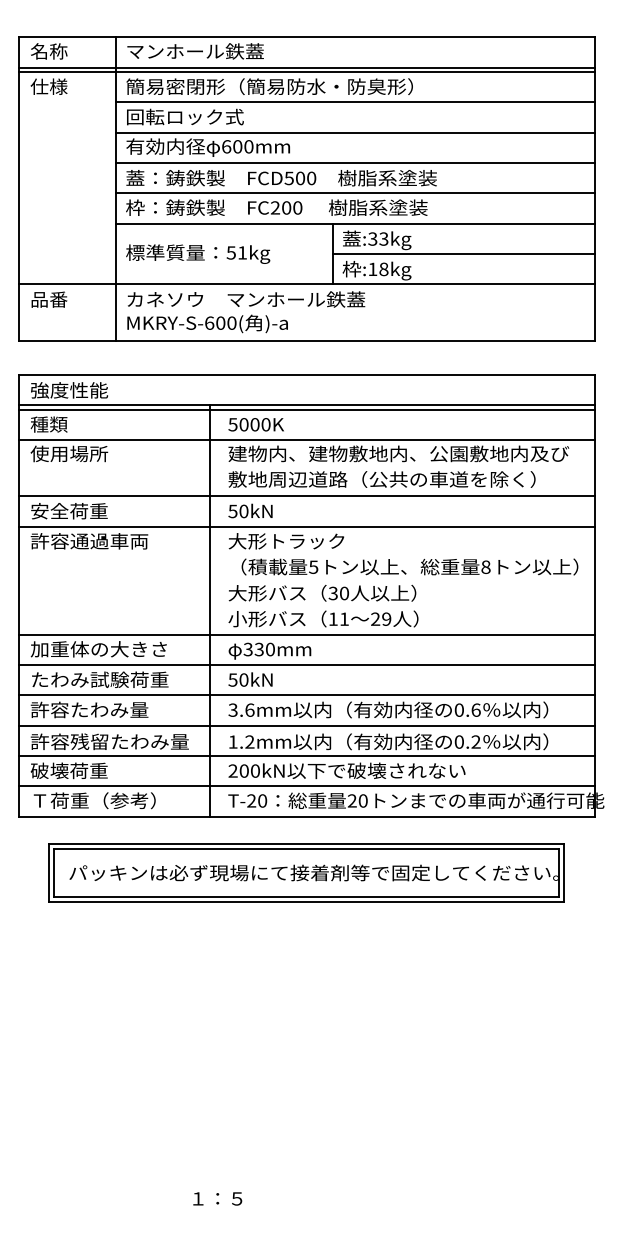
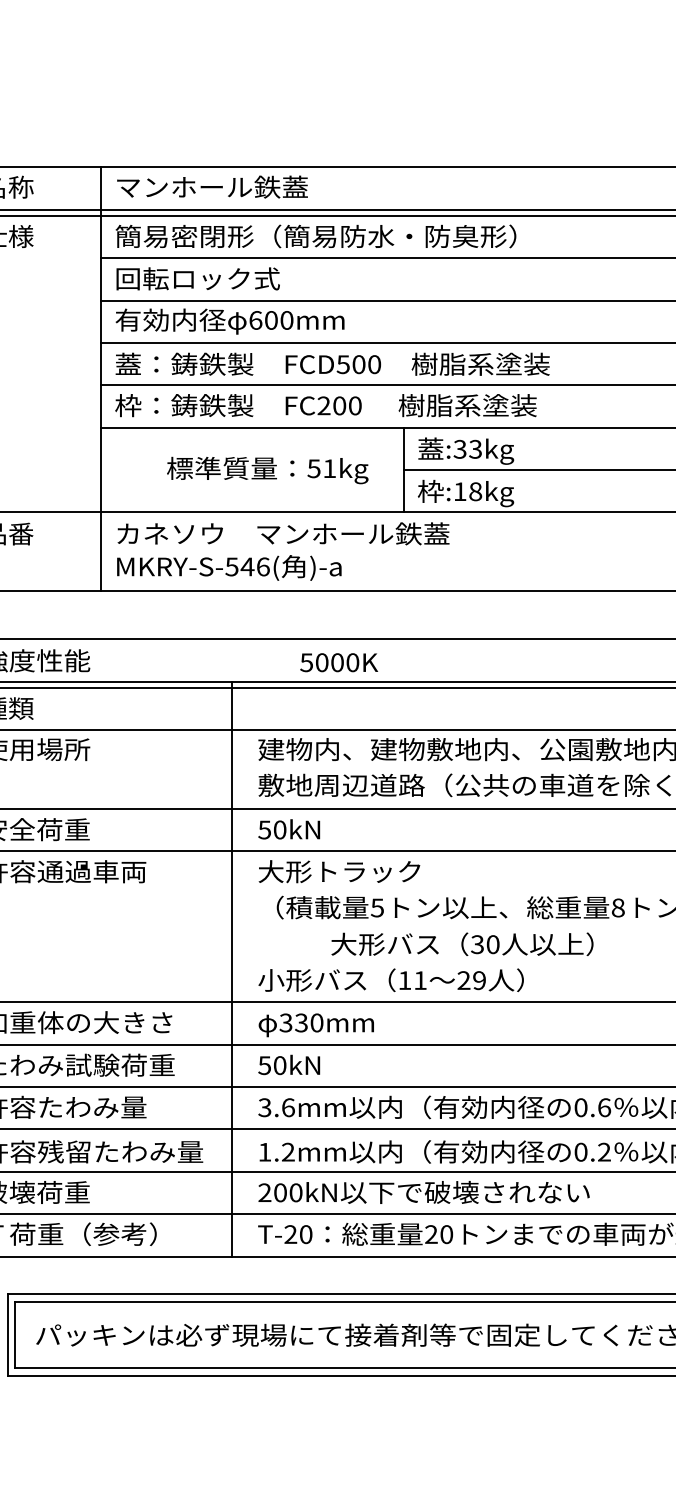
text: (198, 253) -> (268, 469), moved
text: (220, 322) -> (247, 565), MKRY-S-600( -> MKRY-S-546(
text: (255, 424) -> (338, 662), moved
text: (322, 593) -> (462, 944), moved

